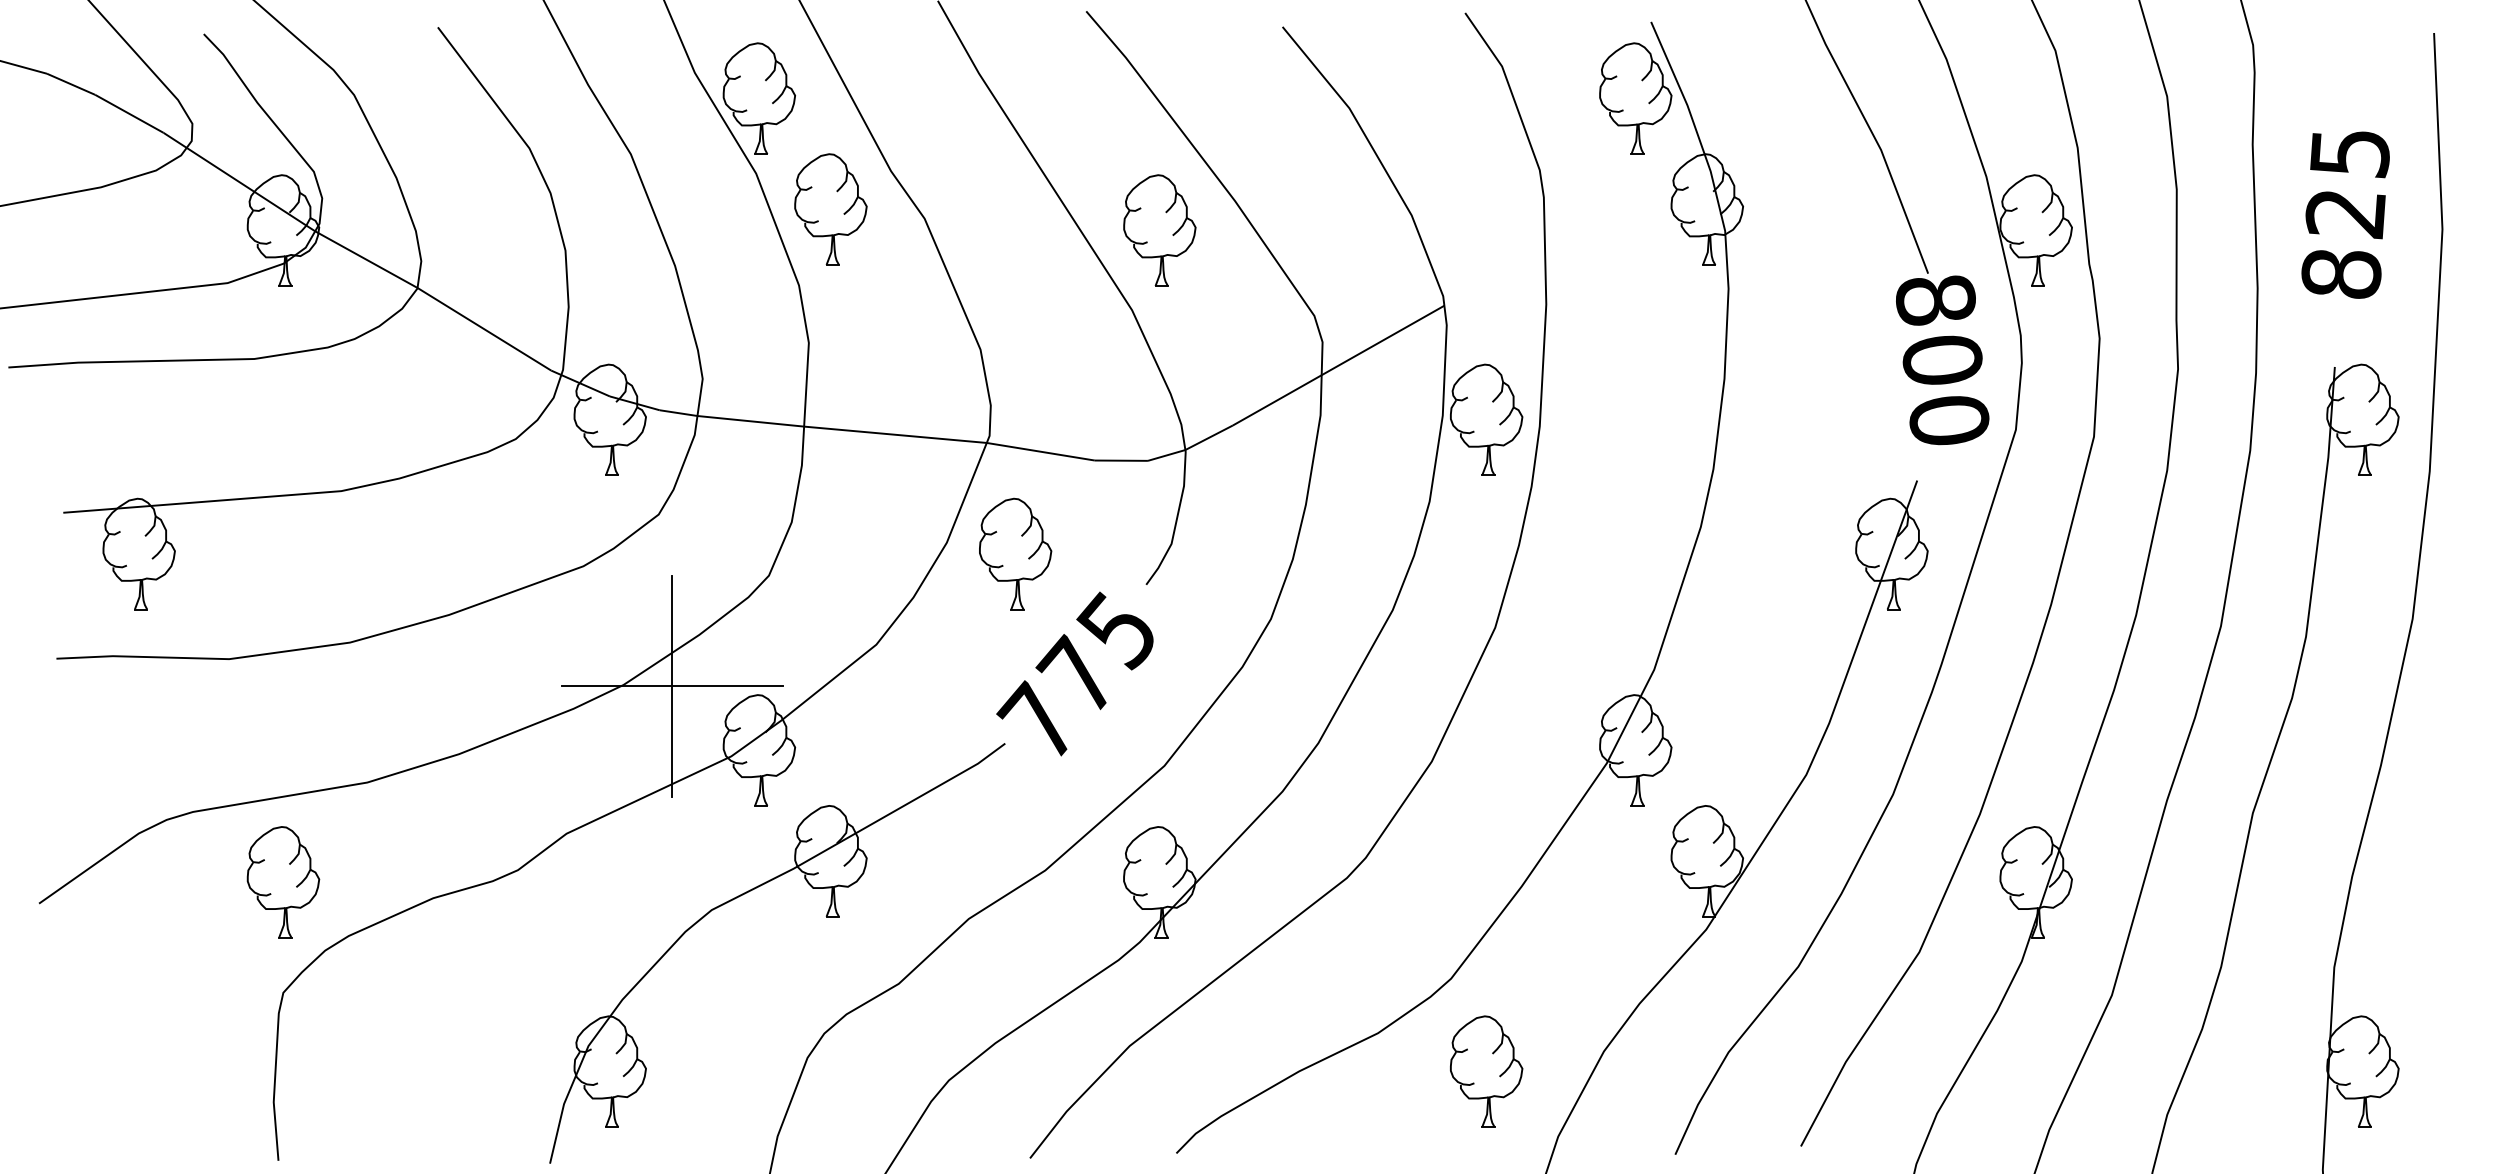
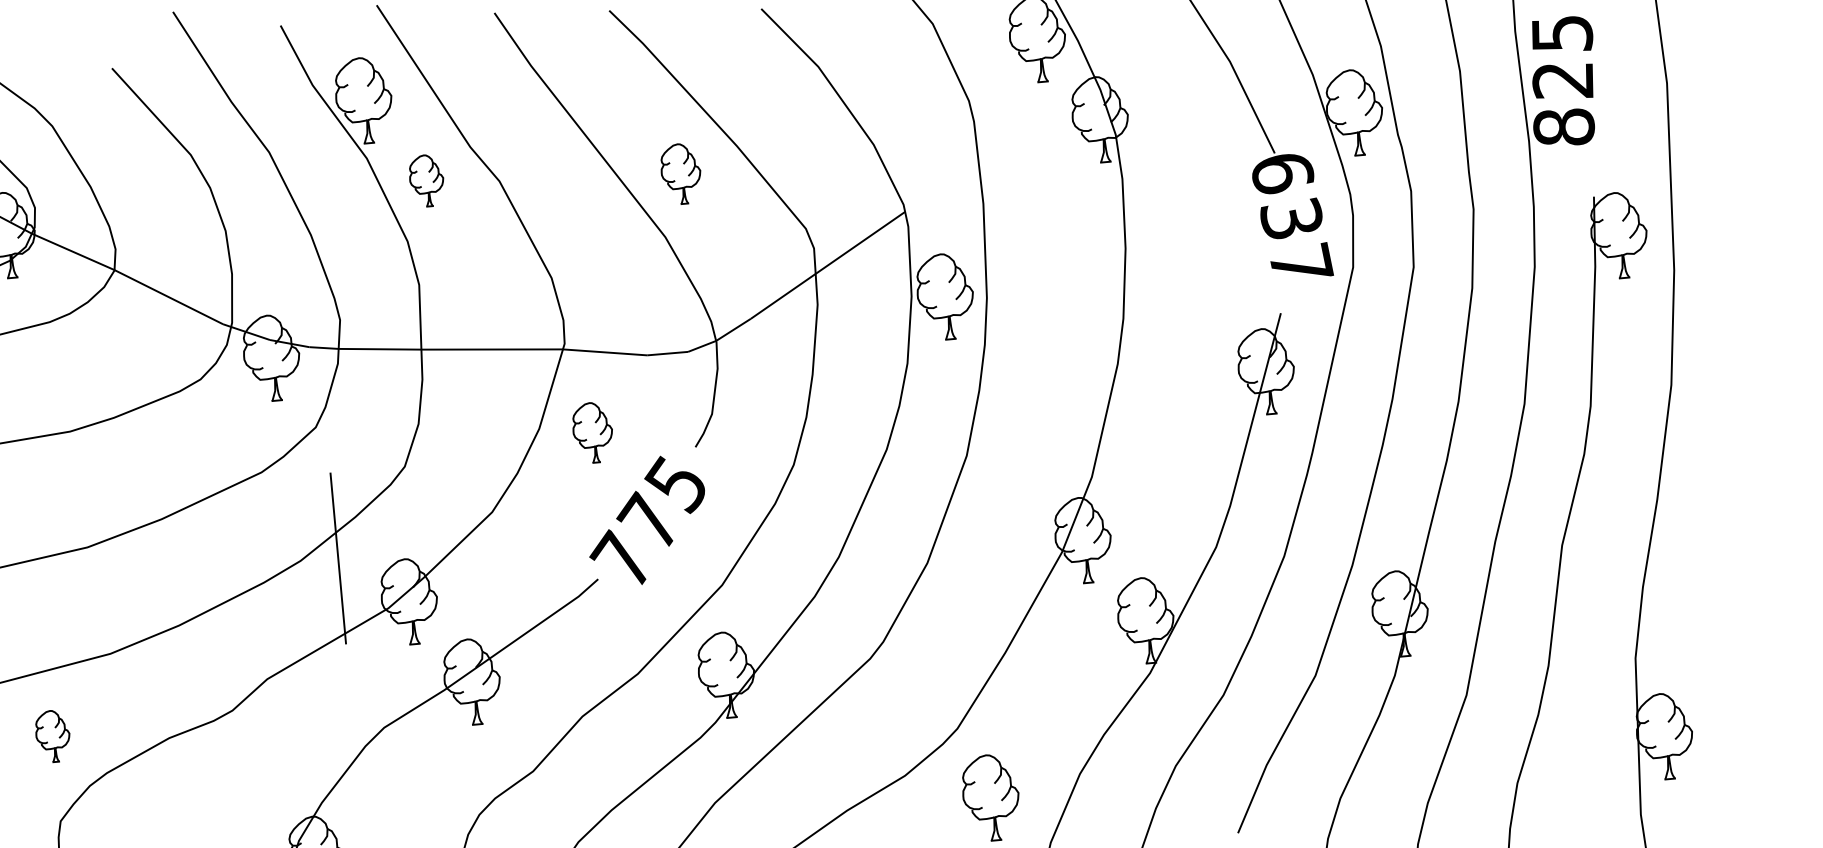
part: (830, 209) -> (426, 180), size x0.6
text: (2345, 214) -> (1563, 81), moved
part: (1159, 230) -> (680, 174), size x0.7
text: (1943, 360) -> (1292, 219), 800 -> 637
part: (1015, 553) -> (592, 432), size x0.7
line: (671, 686) -> (337, 558), removed
part: (283, 882) -> (53, 736), size x0.6

